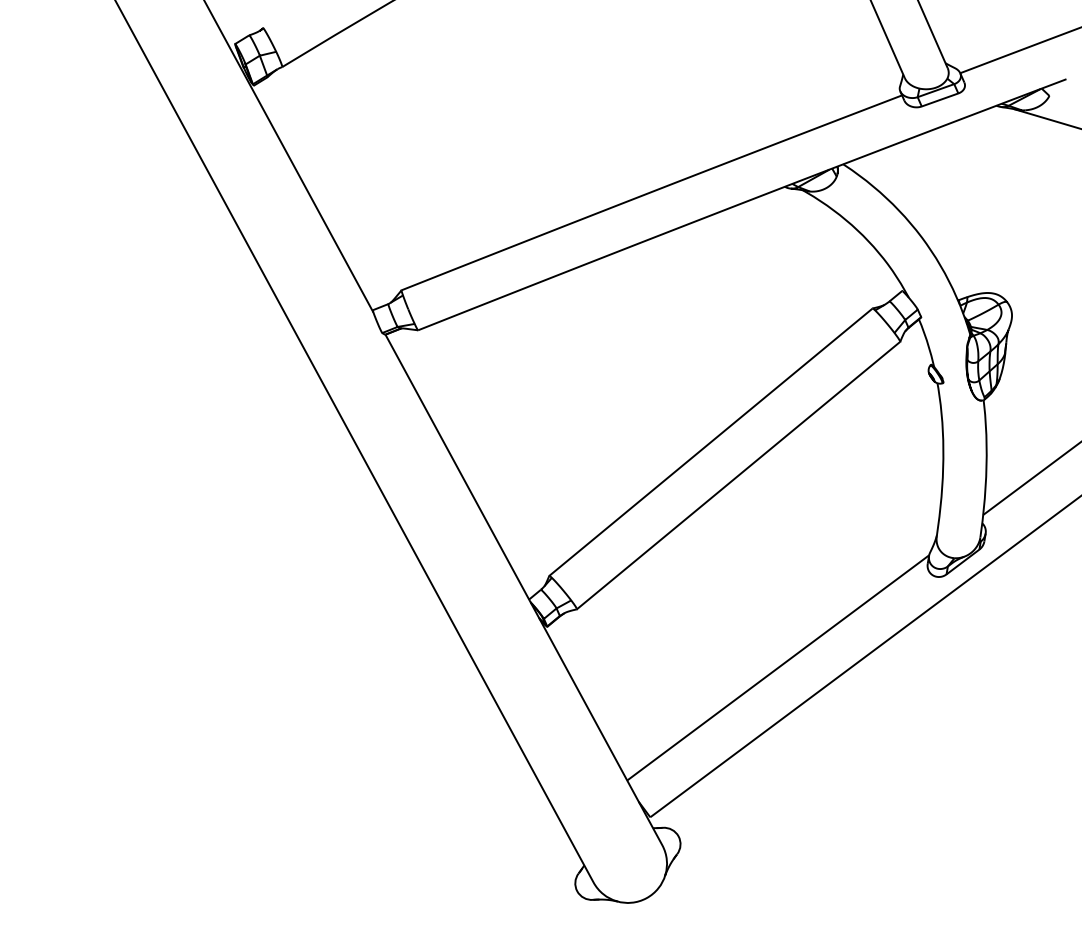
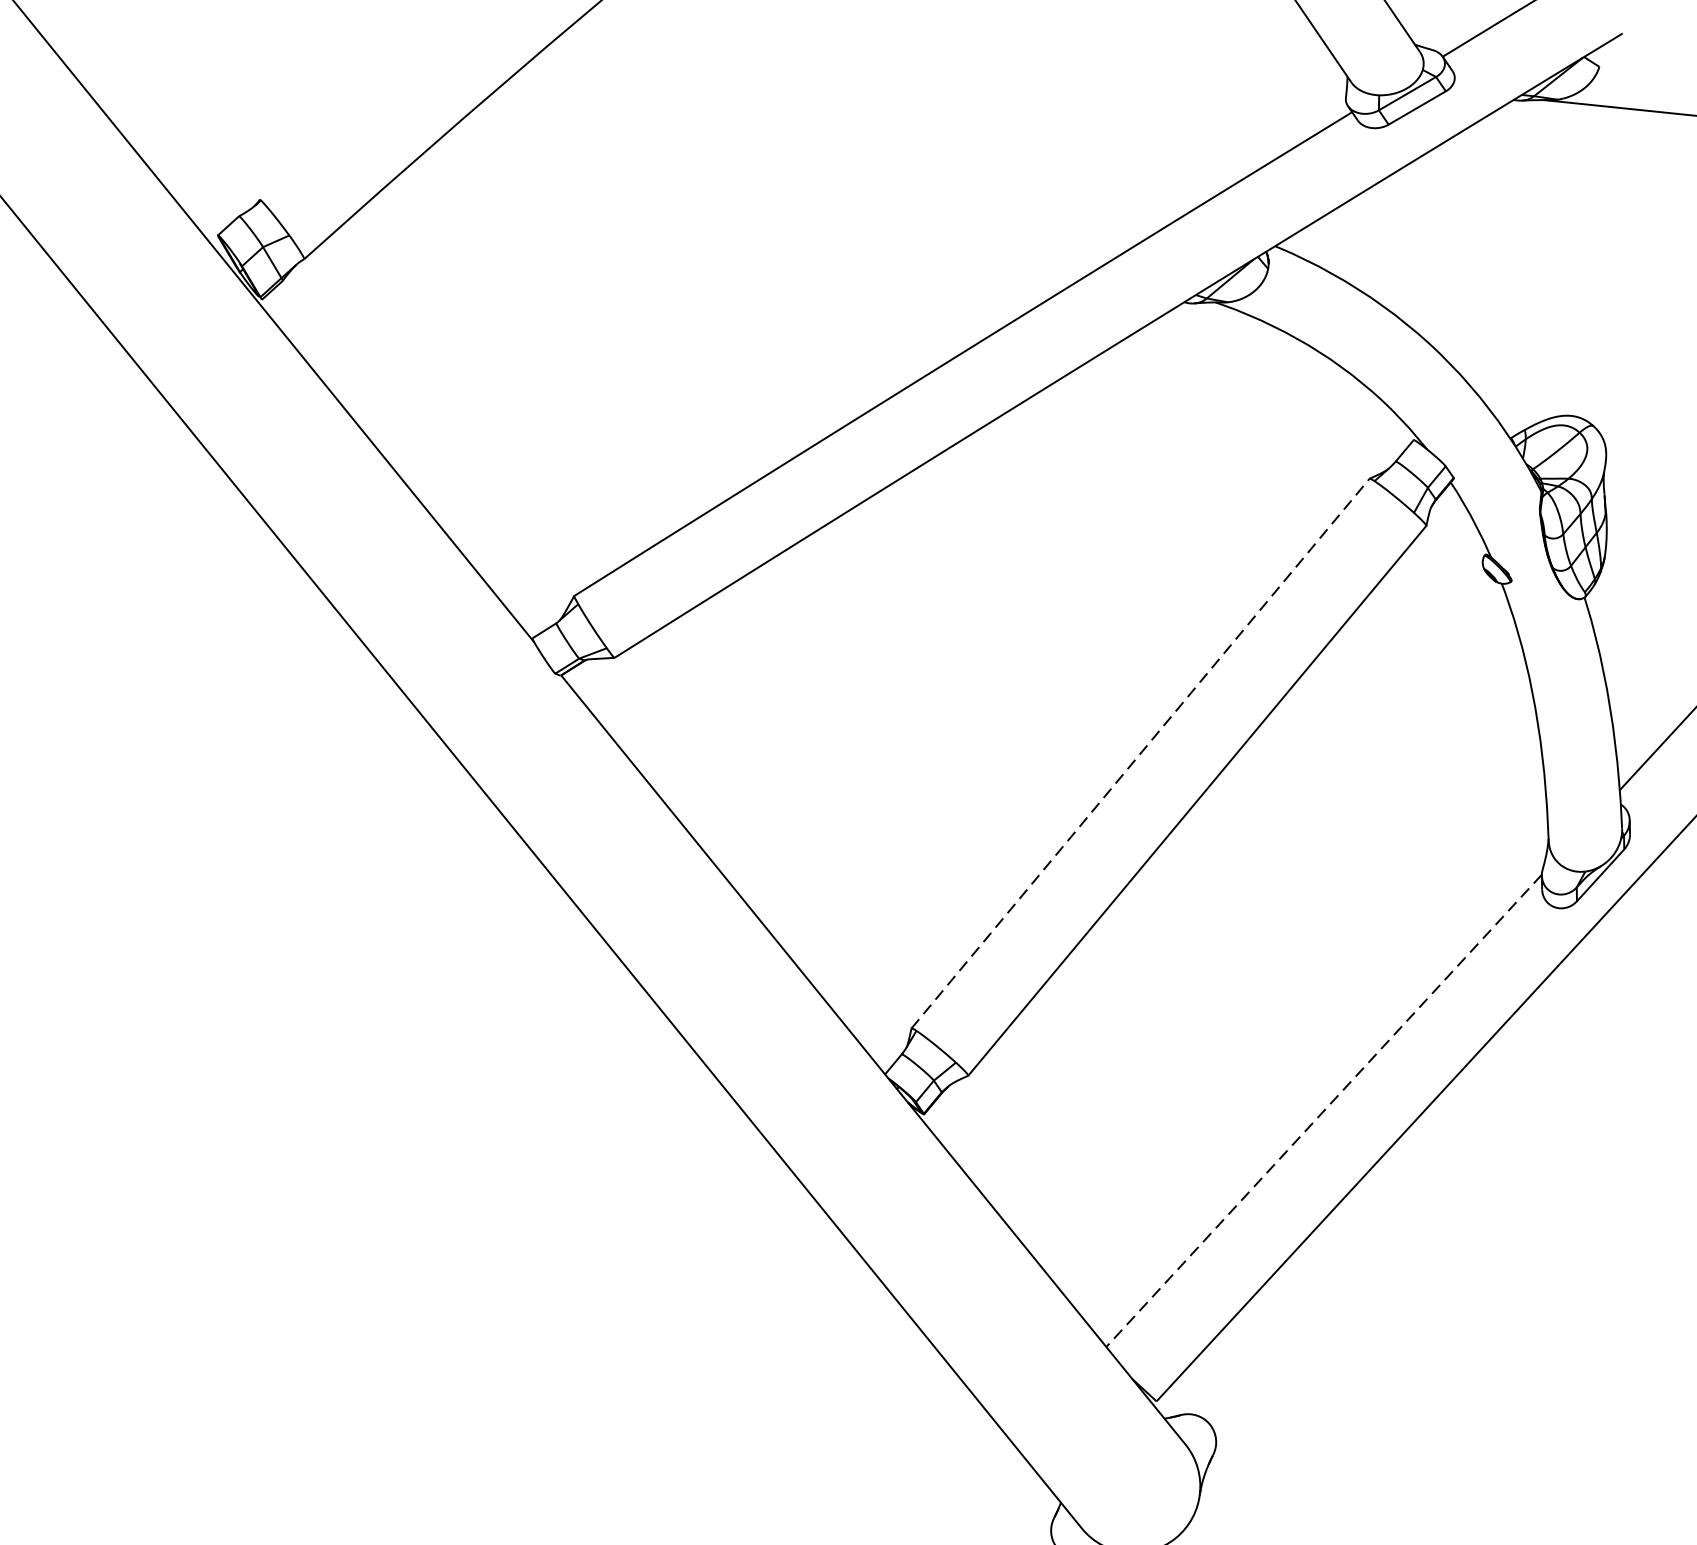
line: (710, 442) -> (1139, 754), solid -> dashed
line: (777, 668) -> (1323, 1112), solid -> dashed

